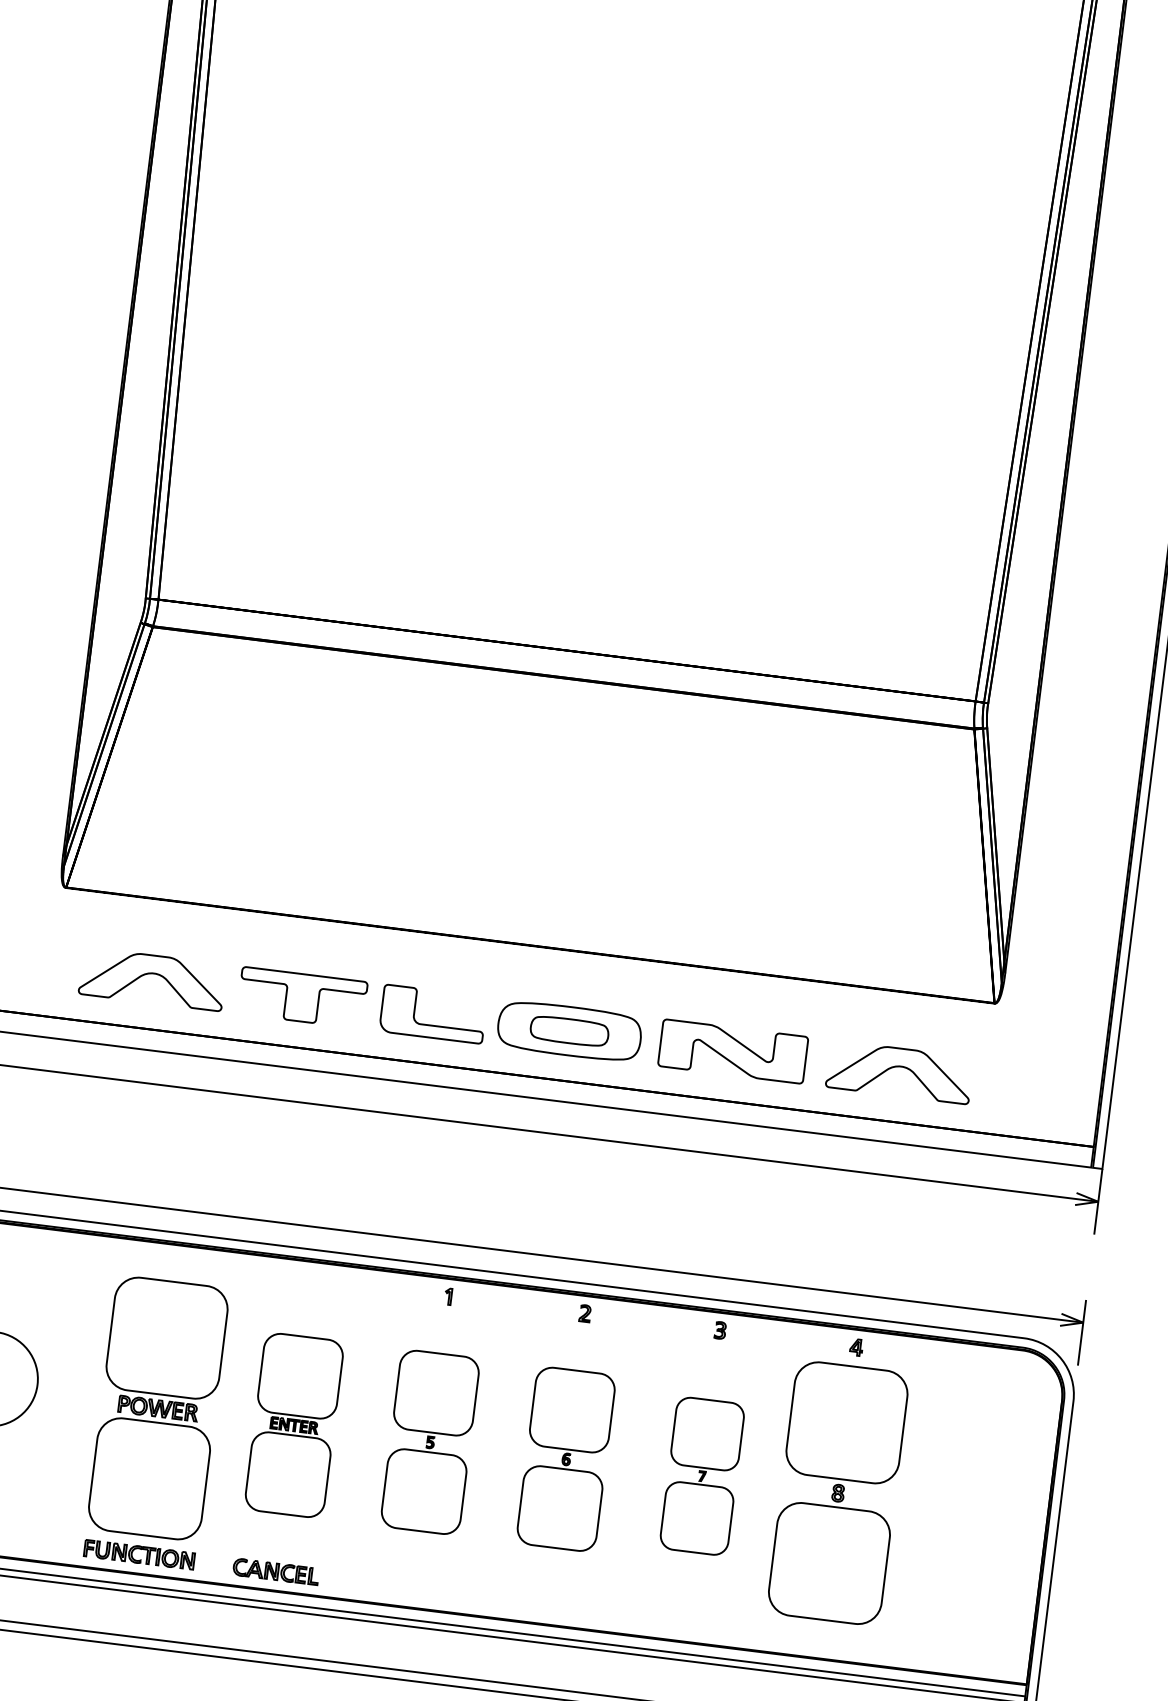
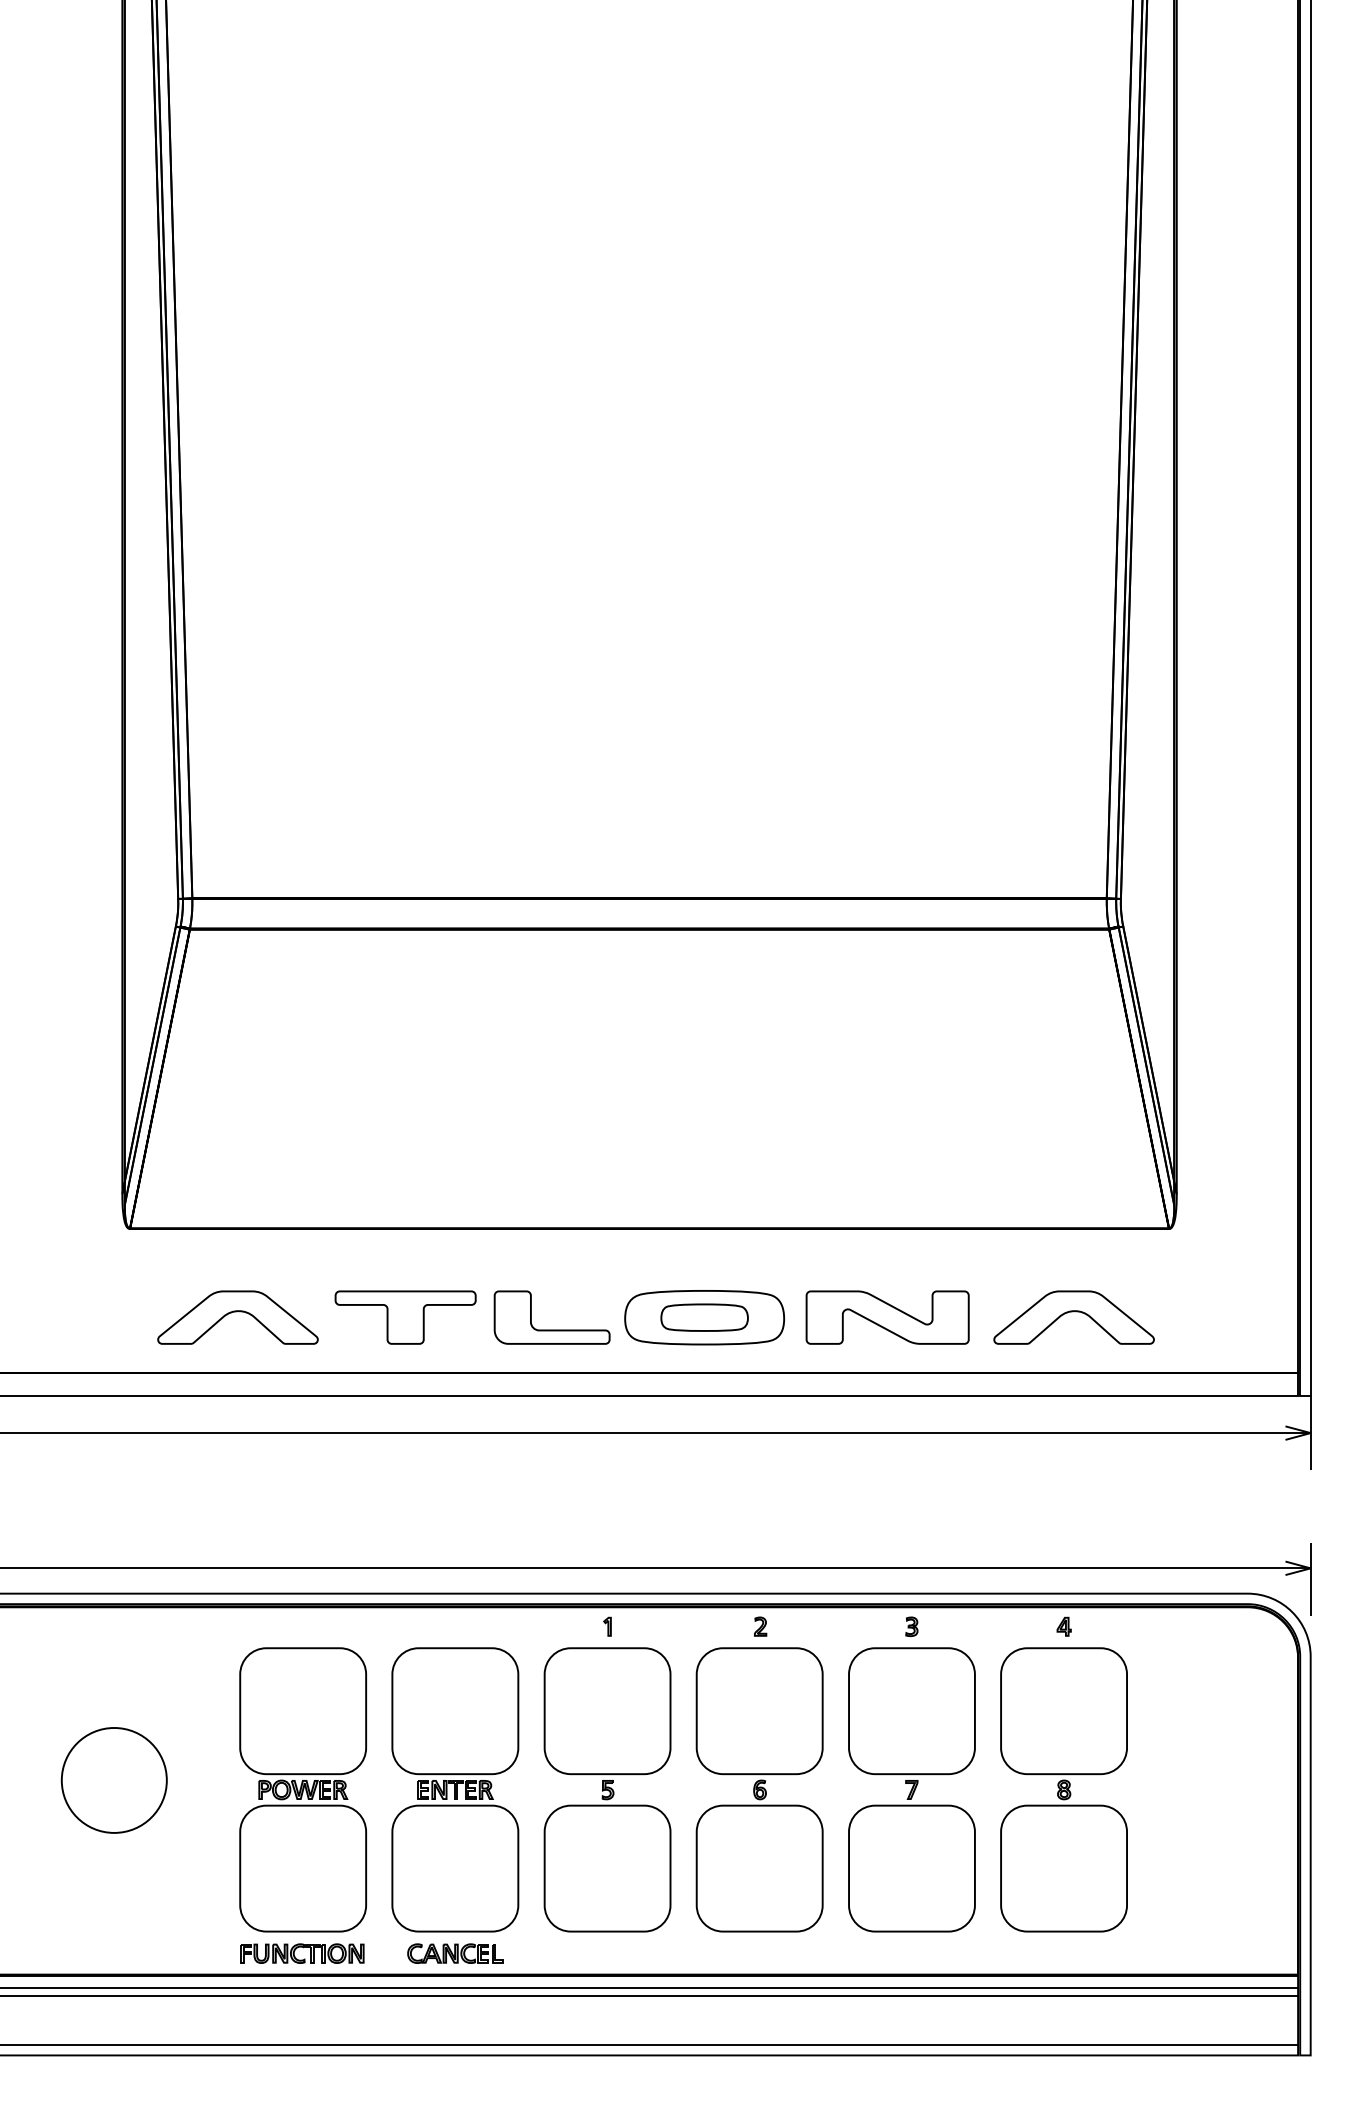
part: (294, 1425) -> (455, 1789), size x1.43
part: (430, 1442) -> (607, 1789), size x1.43
part: (566, 1458) -> (759, 1789), size x1.43
part: (701, 1475) -> (911, 1789), size x1.67

